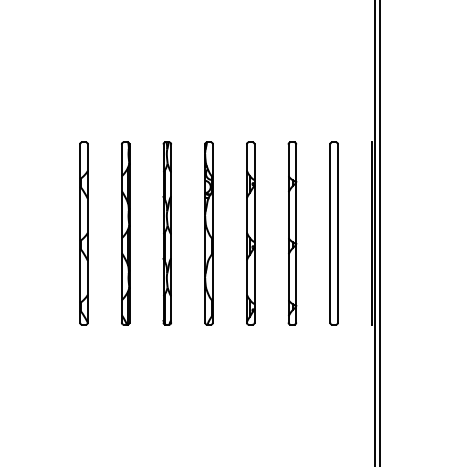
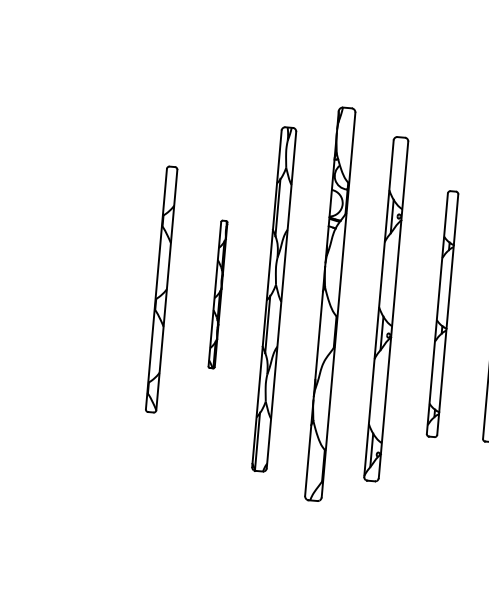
part: (125, 233) -> (217, 294), size x0.6
part: (166, 233) -> (272, 299), size x1.4
part: (208, 233) -> (329, 304), size x1.6
part: (250, 233) -> (386, 309), size x1.4

